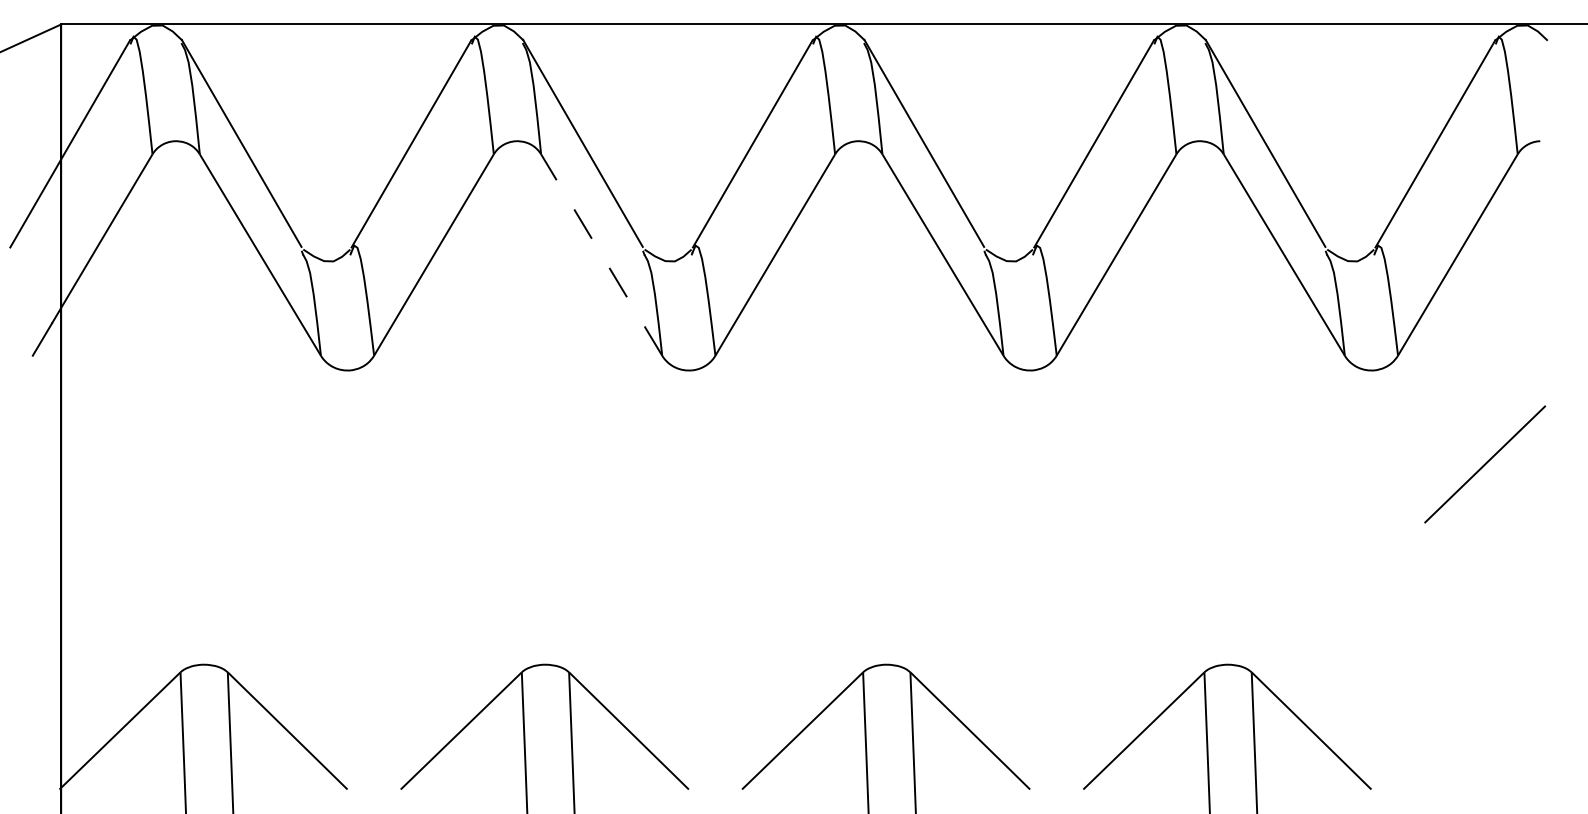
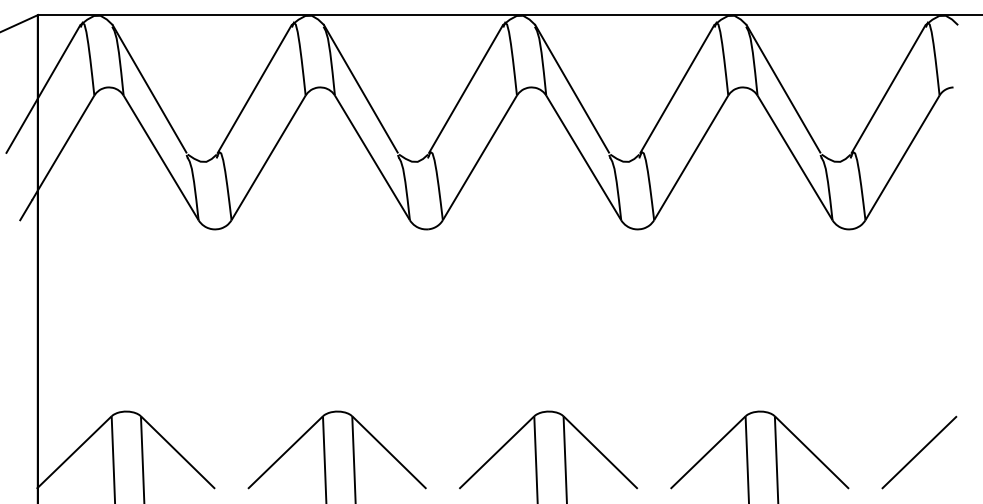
line: (601, 254) -> (372, 157), dashed -> solid
line: (1485, 464) -> (919, 452), moved

